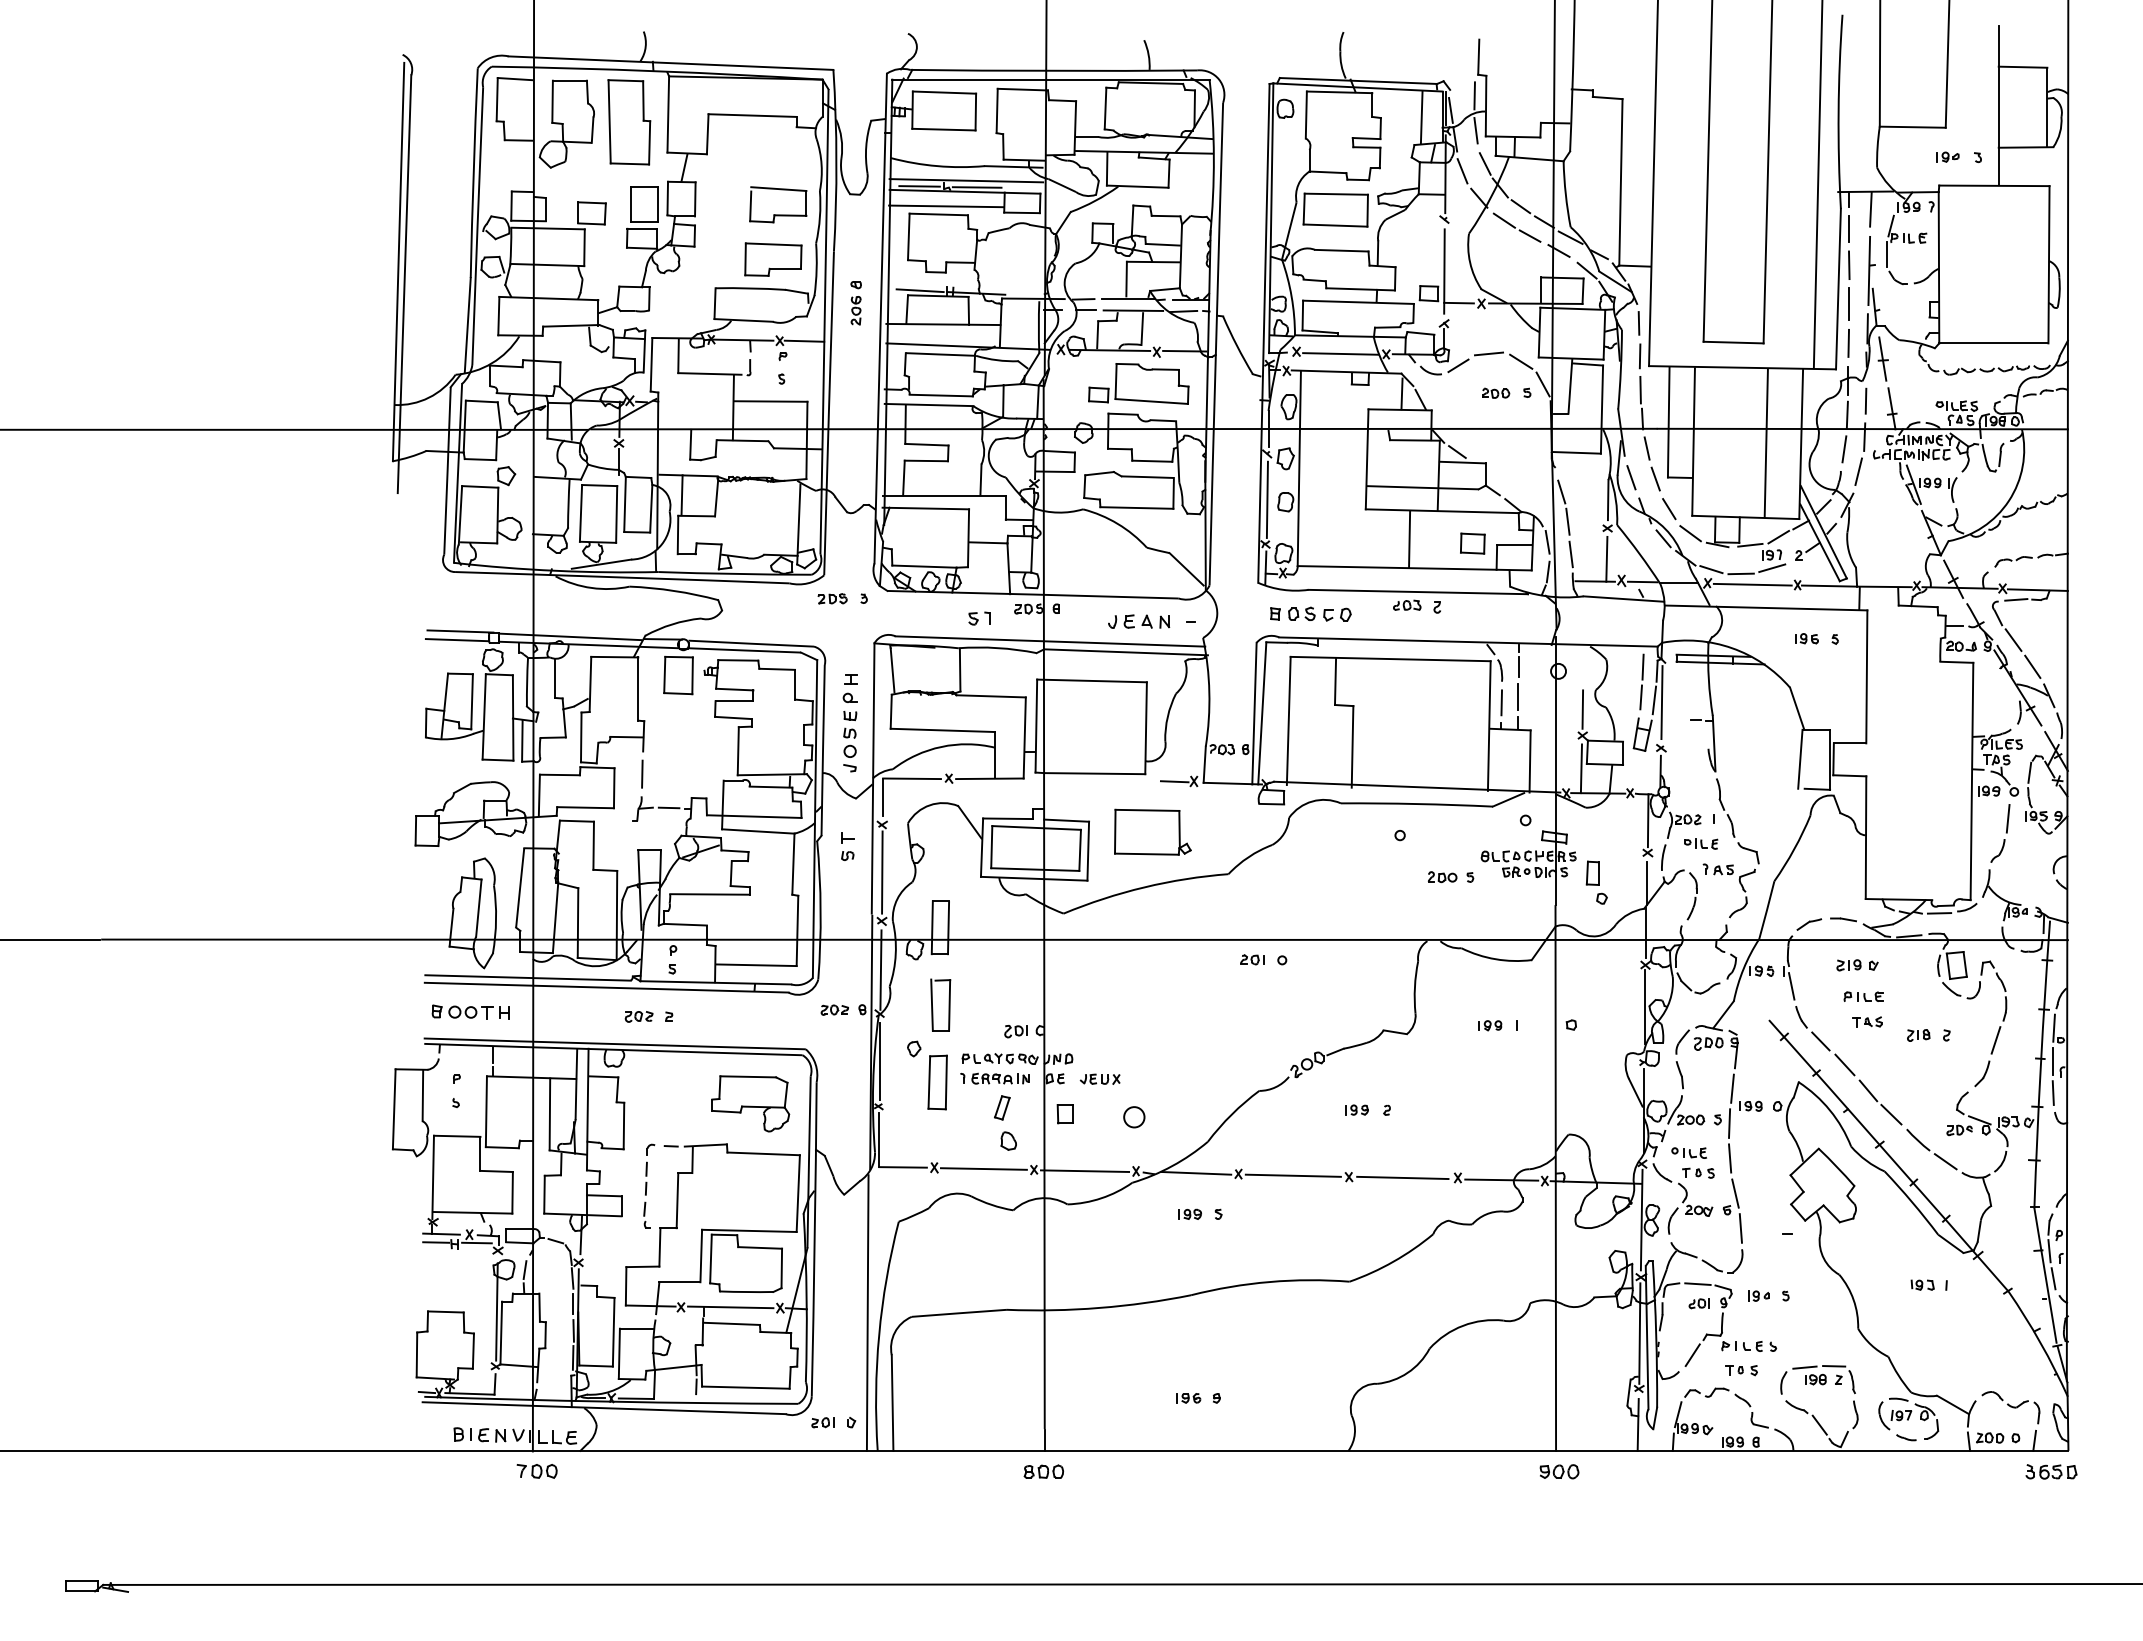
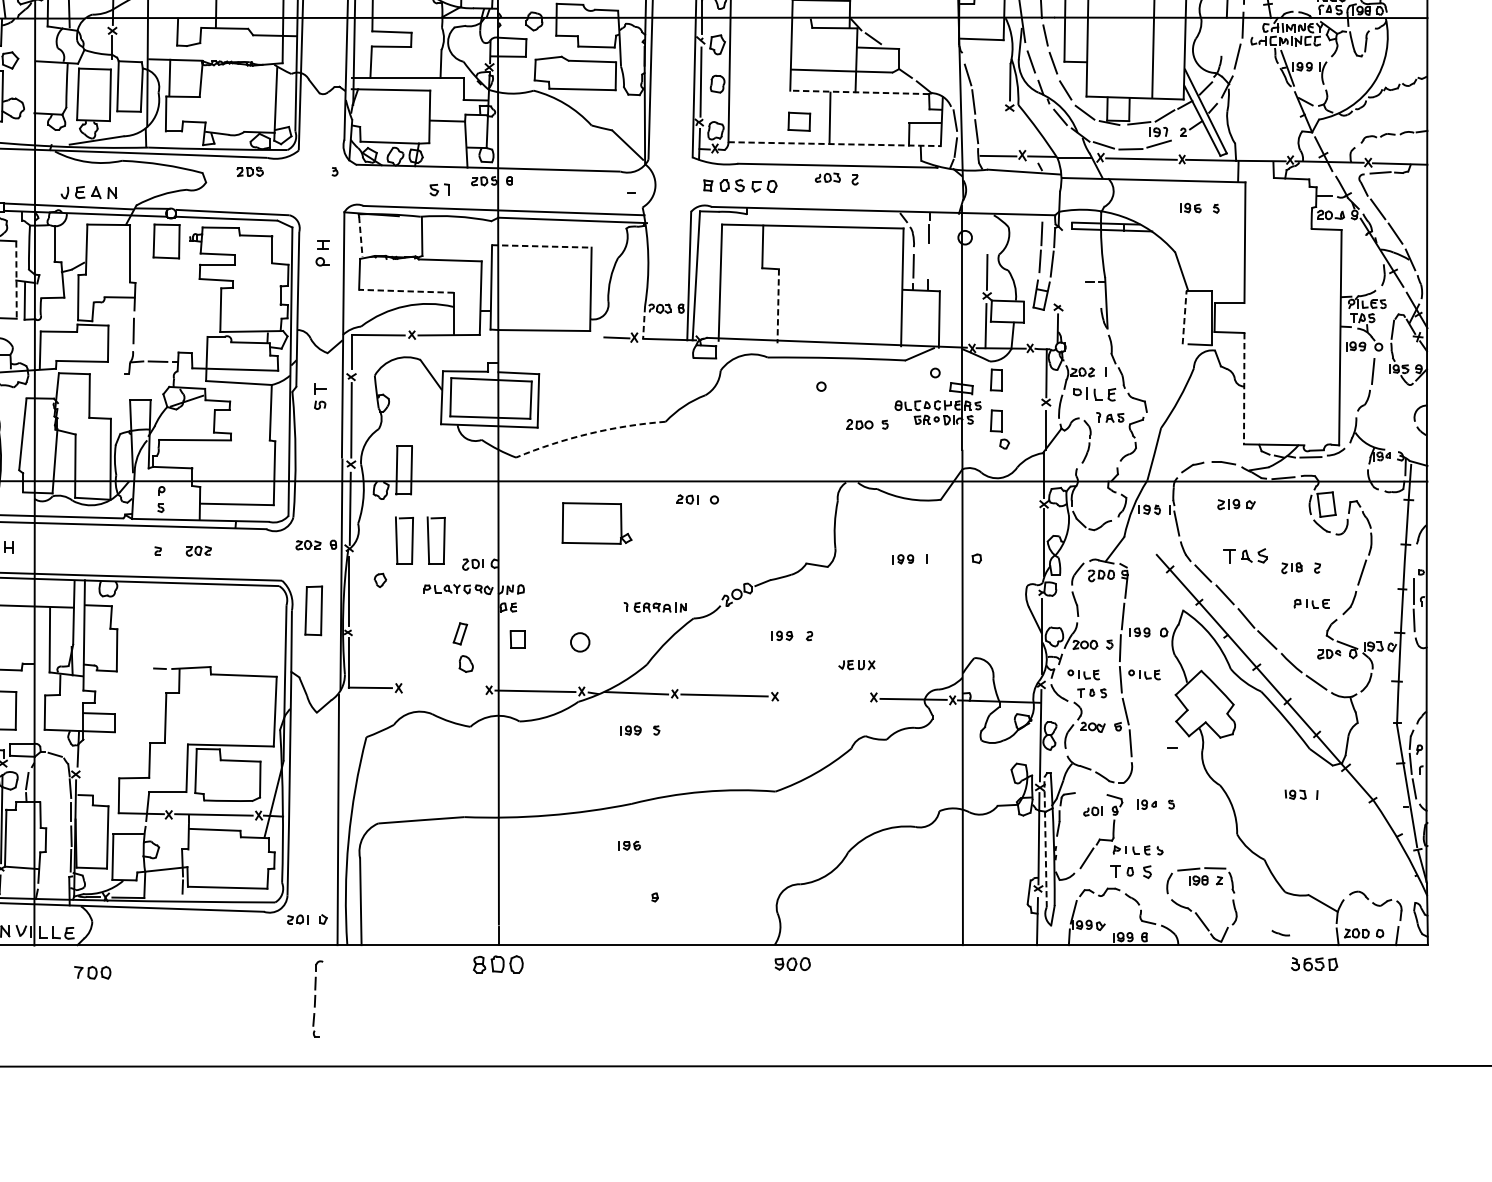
line: (1844, 449) -> (1224, 36), removed
line: (1442, 511) -> (859, 92), solid -> dashed
part: (1472, 543) -> (799, 121), moved
line: (1606, 558) -> (1008, 135), removed
line: (1415, 568) -> (835, 144), solid -> dashed
part: (832, 598) -> (250, 171), moved
part: (1139, 621) -> (89, 192), moved
line: (892, 670) -> (360, 236), solid -> dashed
line: (1092, 680) -> (542, 246), solid -> dashed
line: (1518, 696) -> (928, 260), removed
line: (1661, 702) -> (1058, 265), removed
line: (513, 717) -> (16, 279), solid -> dashed
line: (942, 730) -> (406, 291), solid -> dashed
part: (850, 741) -> (322, 301), removed
line: (1352, 746) -> (778, 305), solid -> dashed
line: (1800, 759) -> (1184, 317), solid -> dashed
line: (1204, 765) -> (643, 323), solid -> dashed
part: (1592, 827) -> (996, 379), added
part: (1152, 831) -> (596, 522), moved
line: (1866, 838) -> (1244, 389), solid -> dashed
part: (1701, 843) -> (1094, 393), size x1.4
arc: (1144, 887) -> (589, 433), solid -> dashed
part: (1863, 996) -> (1311, 603), moved
part: (967, 1004) -> (428, 540), added
part: (638, 1016) -> (198, 550), moved
part: (1867, 1021) -> (1245, 555), size x1.6
line: (2053, 1027) -> (1414, 560), removed
part: (994, 1078) -> (654, 607), moved
part: (1099, 1078) -> (856, 664), moved
part: (937, 1082) -> (313, 610), moved
part: (750, 1103) -> (231, 629), removed
part: (1755, 1152) -> (1143, 674), added
line: (983, 1168) -> (443, 688), removed
line: (1402, 1177) -> (823, 697), removed
part: (649, 1185) -> (318, 998), moved
line: (1697, 1283) -> (1091, 793), removed
line: (1647, 1337) -> (1045, 842), solid -> dashed
part: (1741, 1370) -> (1131, 872), size x1.4
part: (1188, 1398) -> (629, 845), moved
part: (1908, 1418) -> (1282, 915), removed
part: (536, 1471) -> (92, 972), moved
part: (1043, 1471) -> (497, 963), size x1.4
part: (1559, 1471) -> (792, 963), moved
part: (2051, 1471) -> (1314, 963), moved

